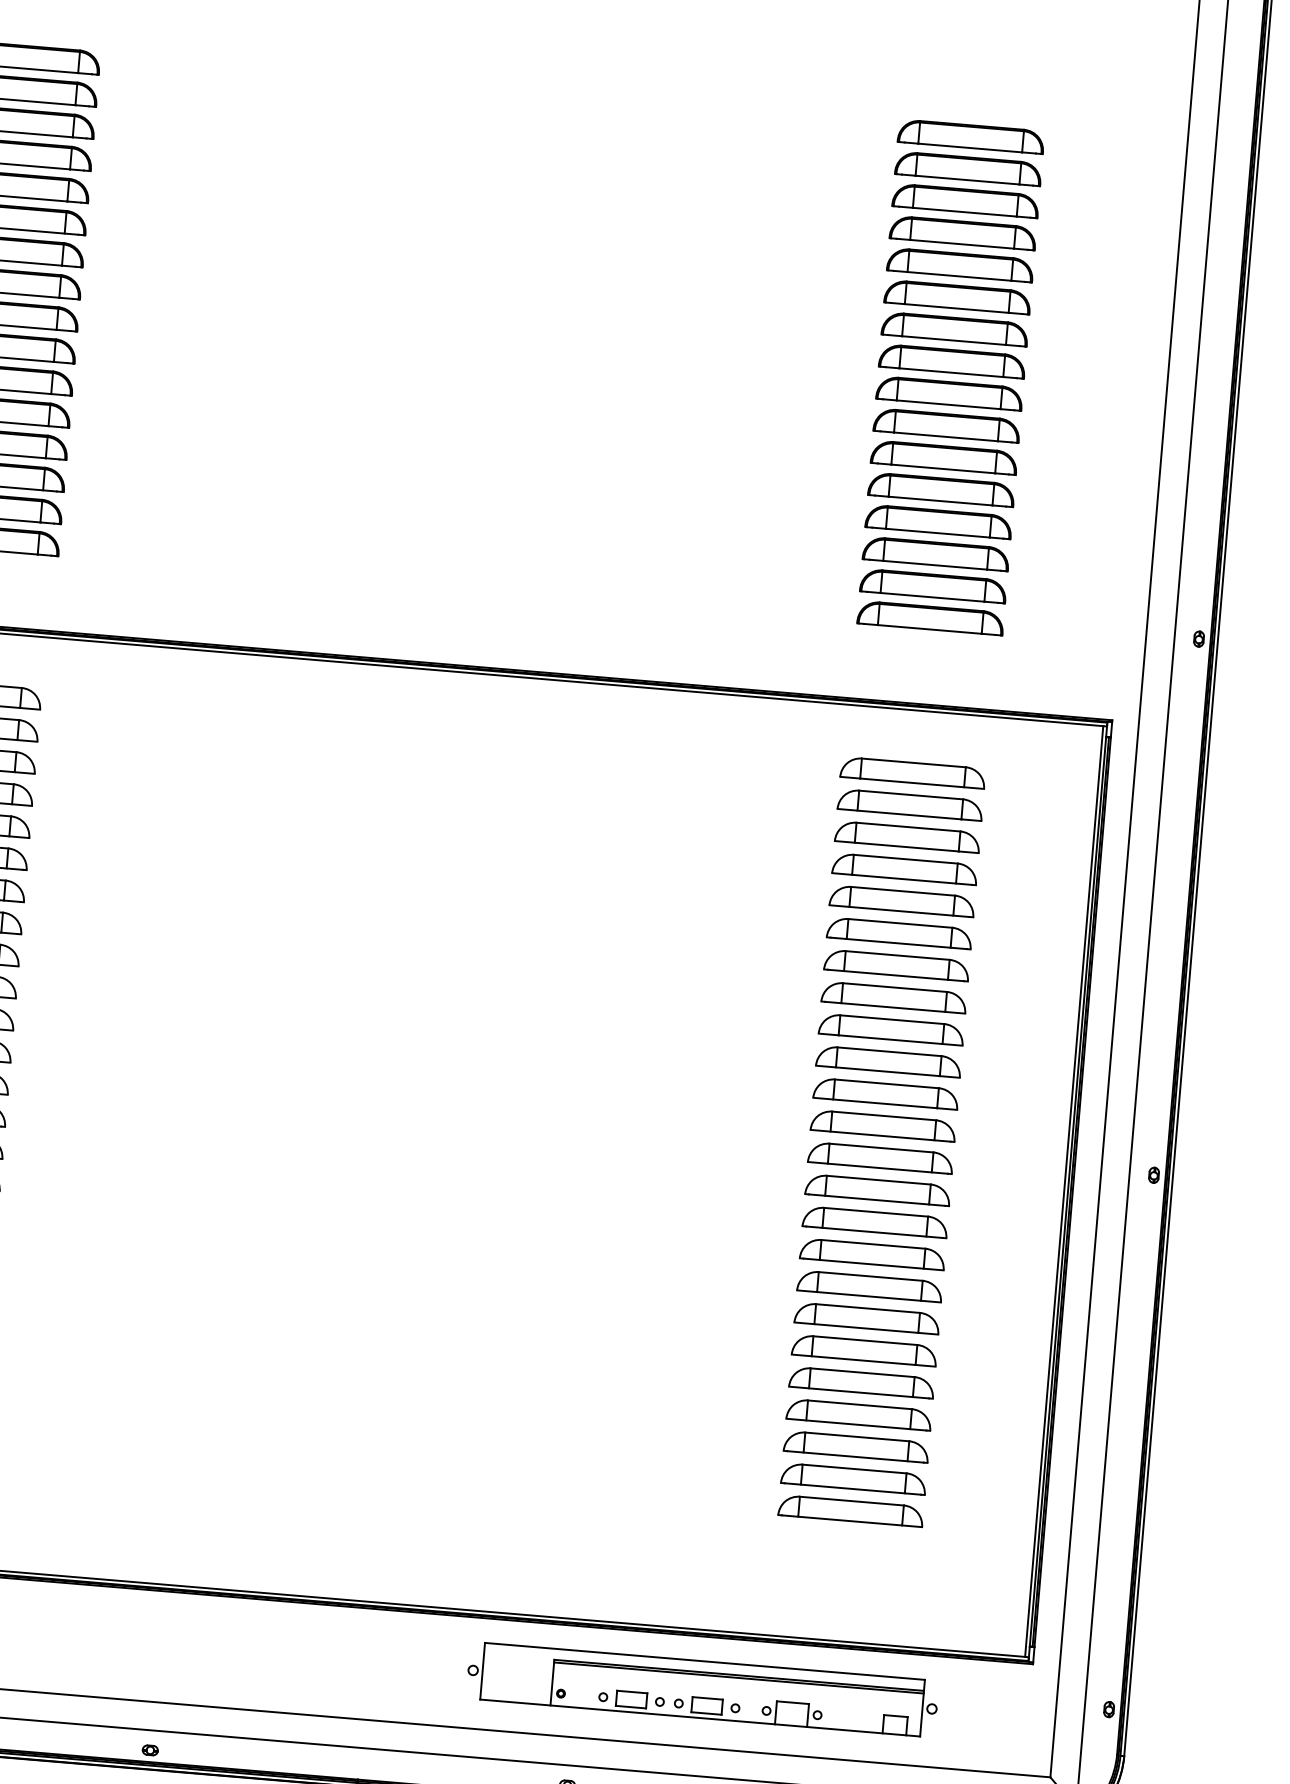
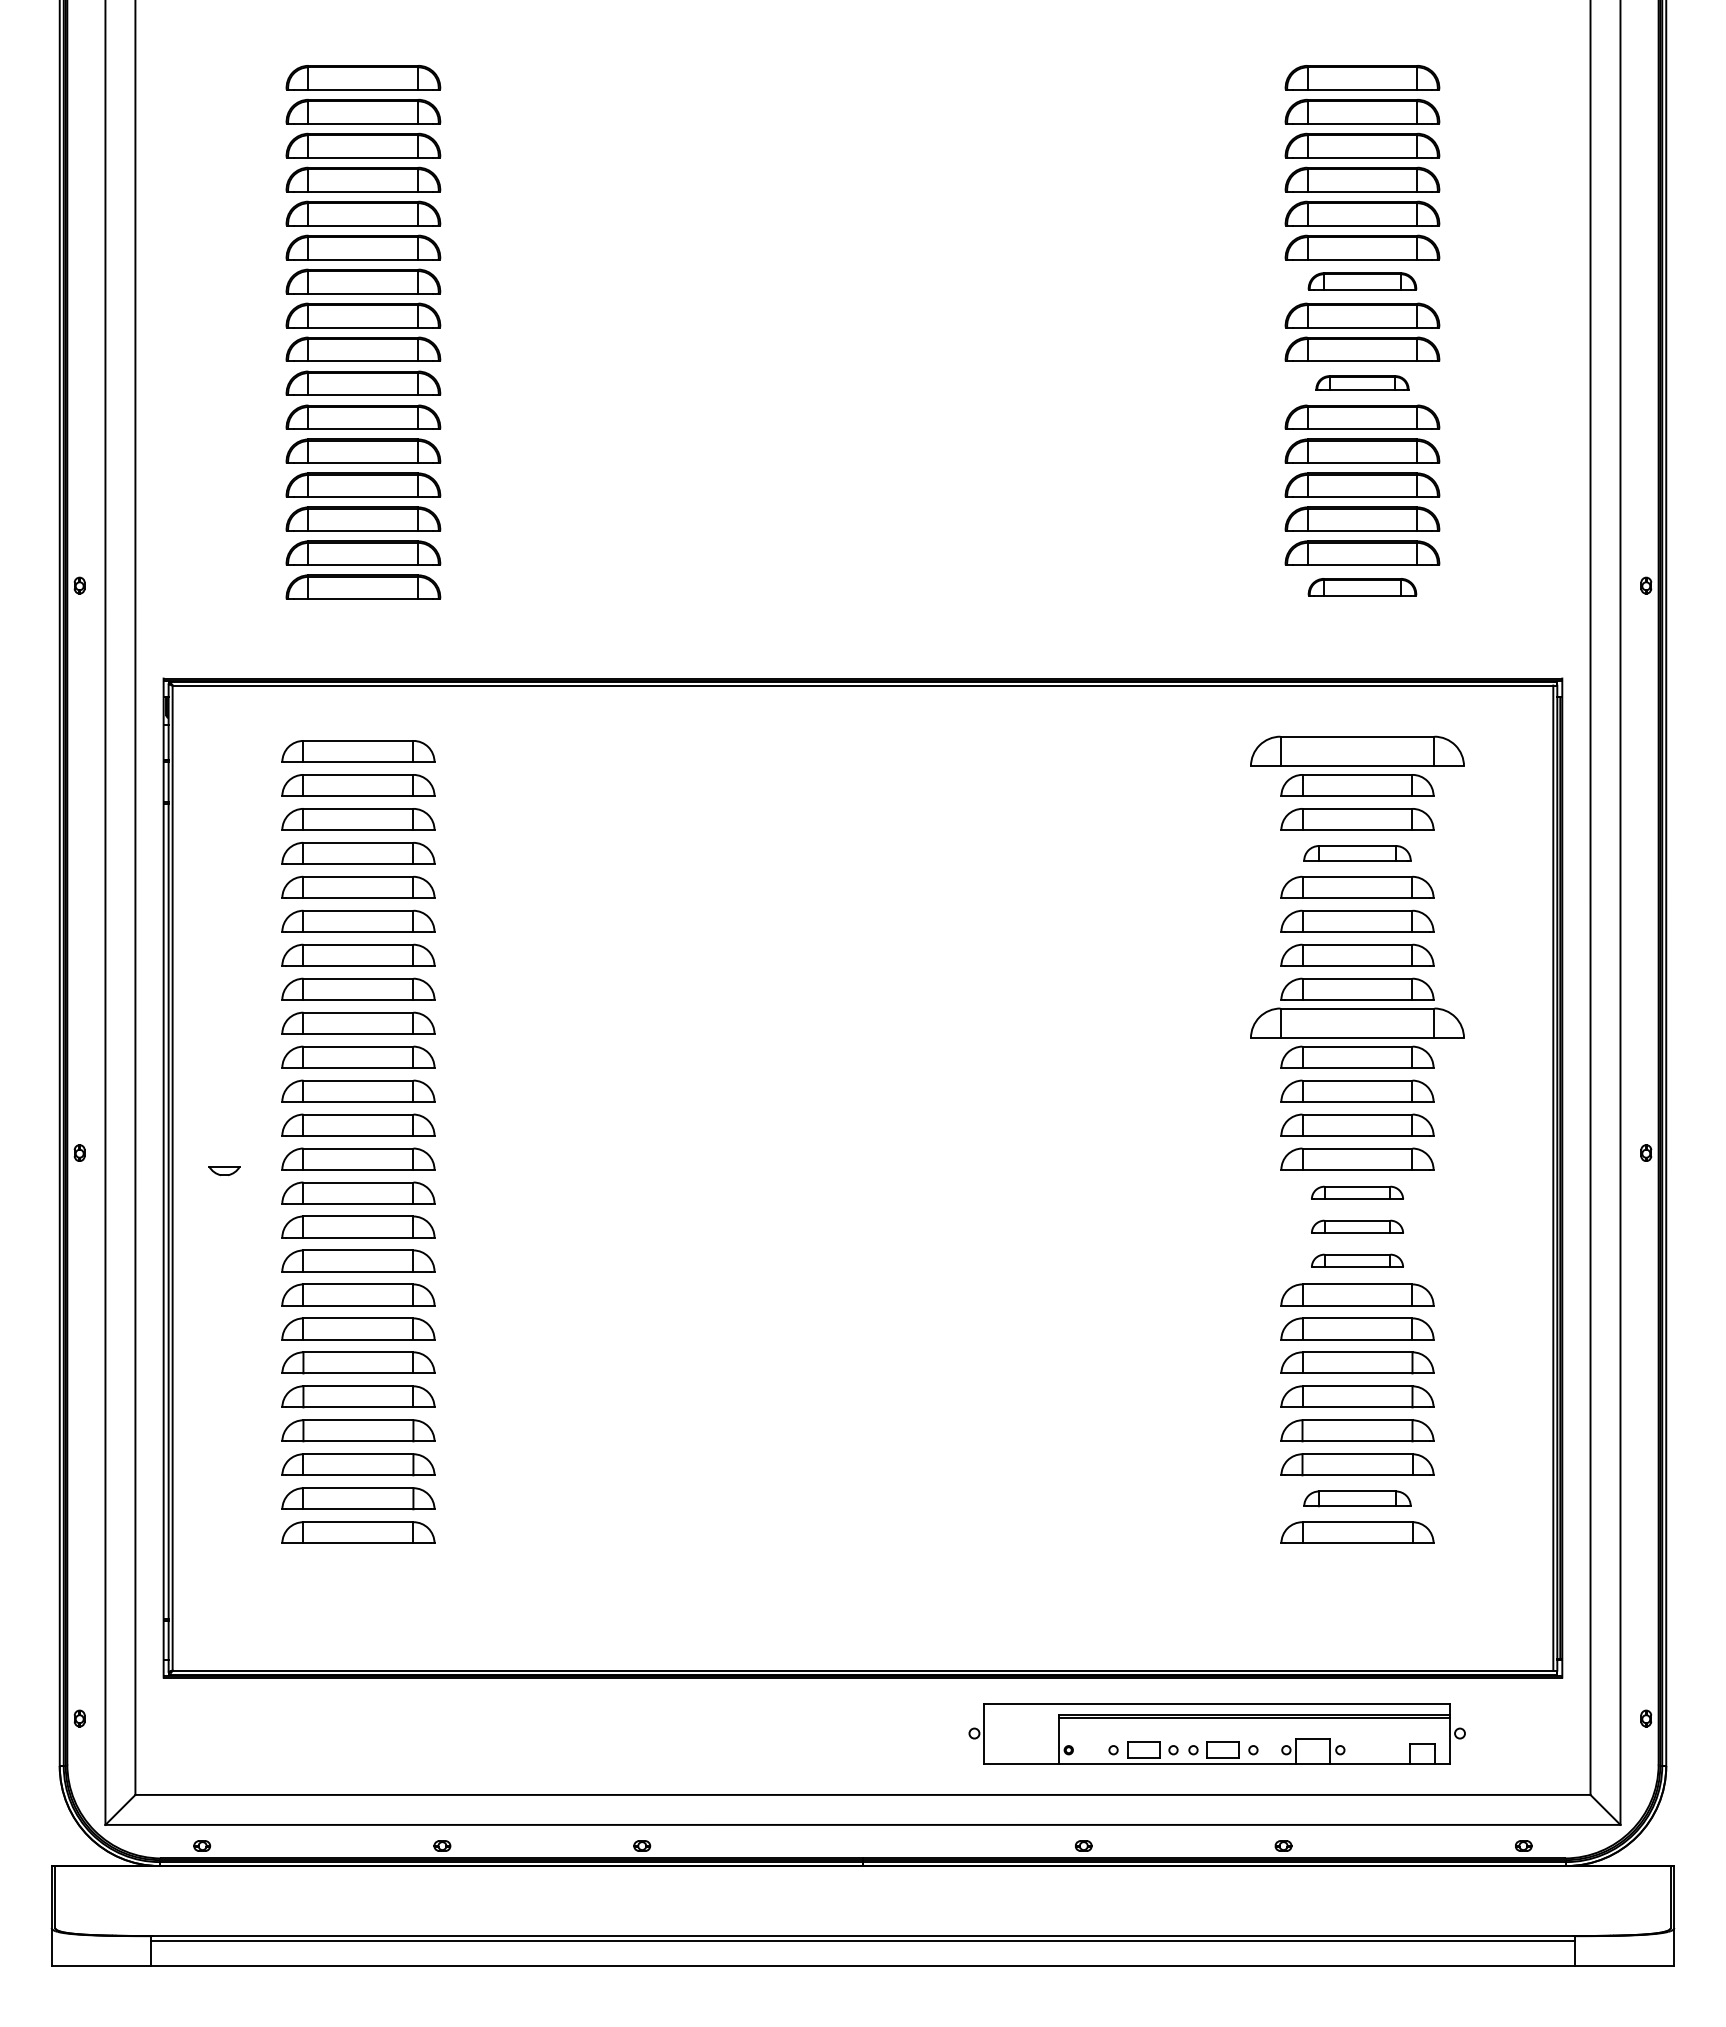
part: (955, 329) -> (1362, 281), size x0.7
part: (947, 424) -> (1362, 382), size x0.6
part: (930, 617) -> (1362, 586), size x0.7
part: (913, 772) -> (1357, 751), size x1.4
part: (904, 869) -> (1357, 853), size x0.7
part: (891, 1028) -> (1357, 1022), size x1.4
part: (878, 1189) -> (1357, 1192), size x0.6
part: (875, 1221) -> (1357, 1226), size x0.6
part: (872, 1253) -> (1357, 1260), size x0.6
part: (853, 1478) -> (1357, 1498), size x0.7

